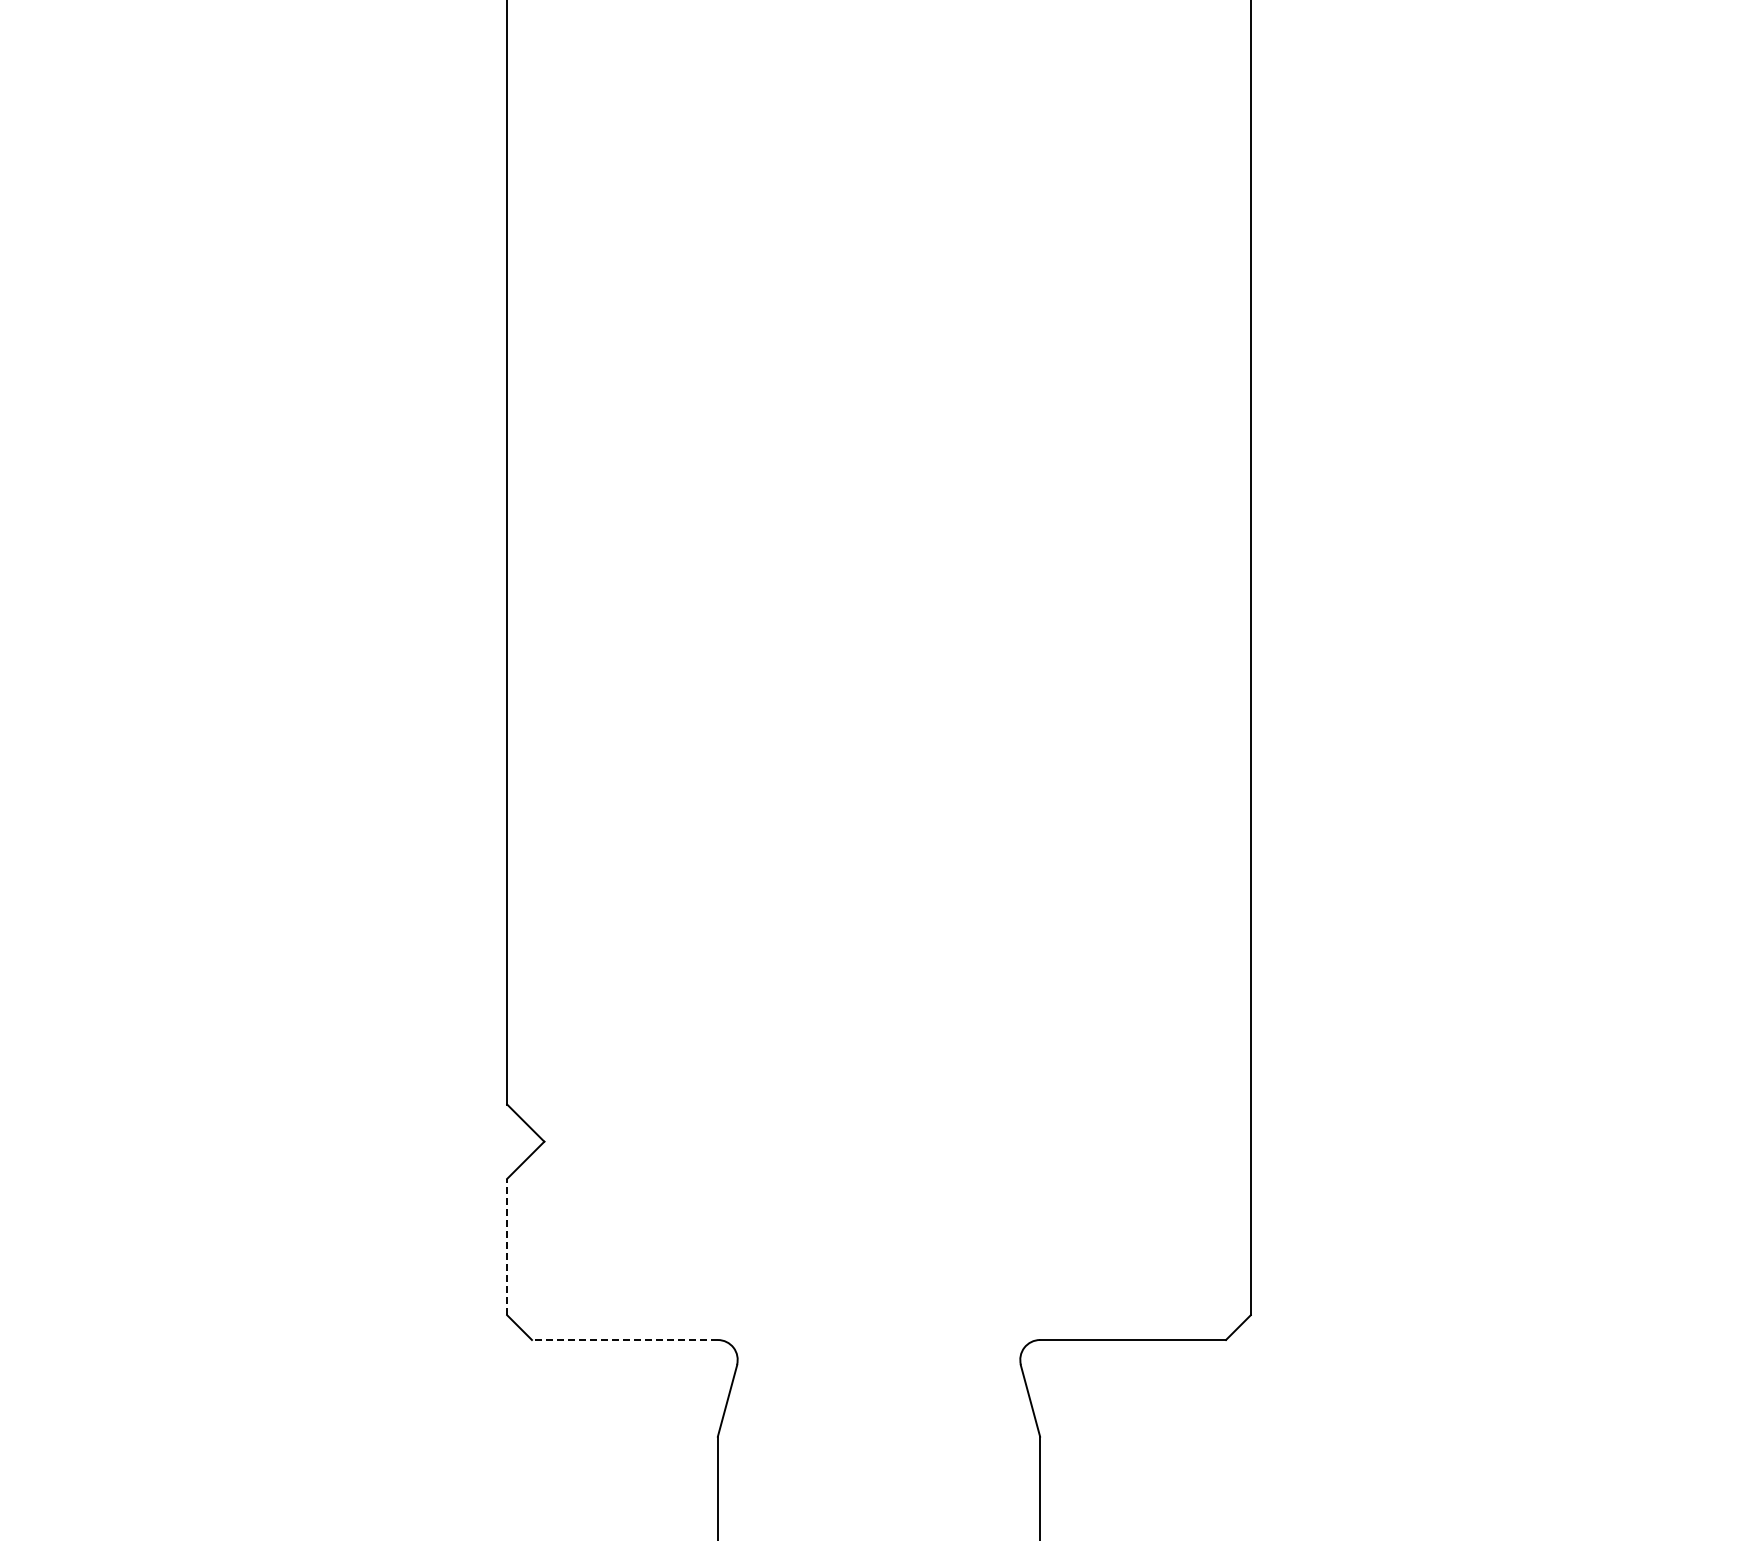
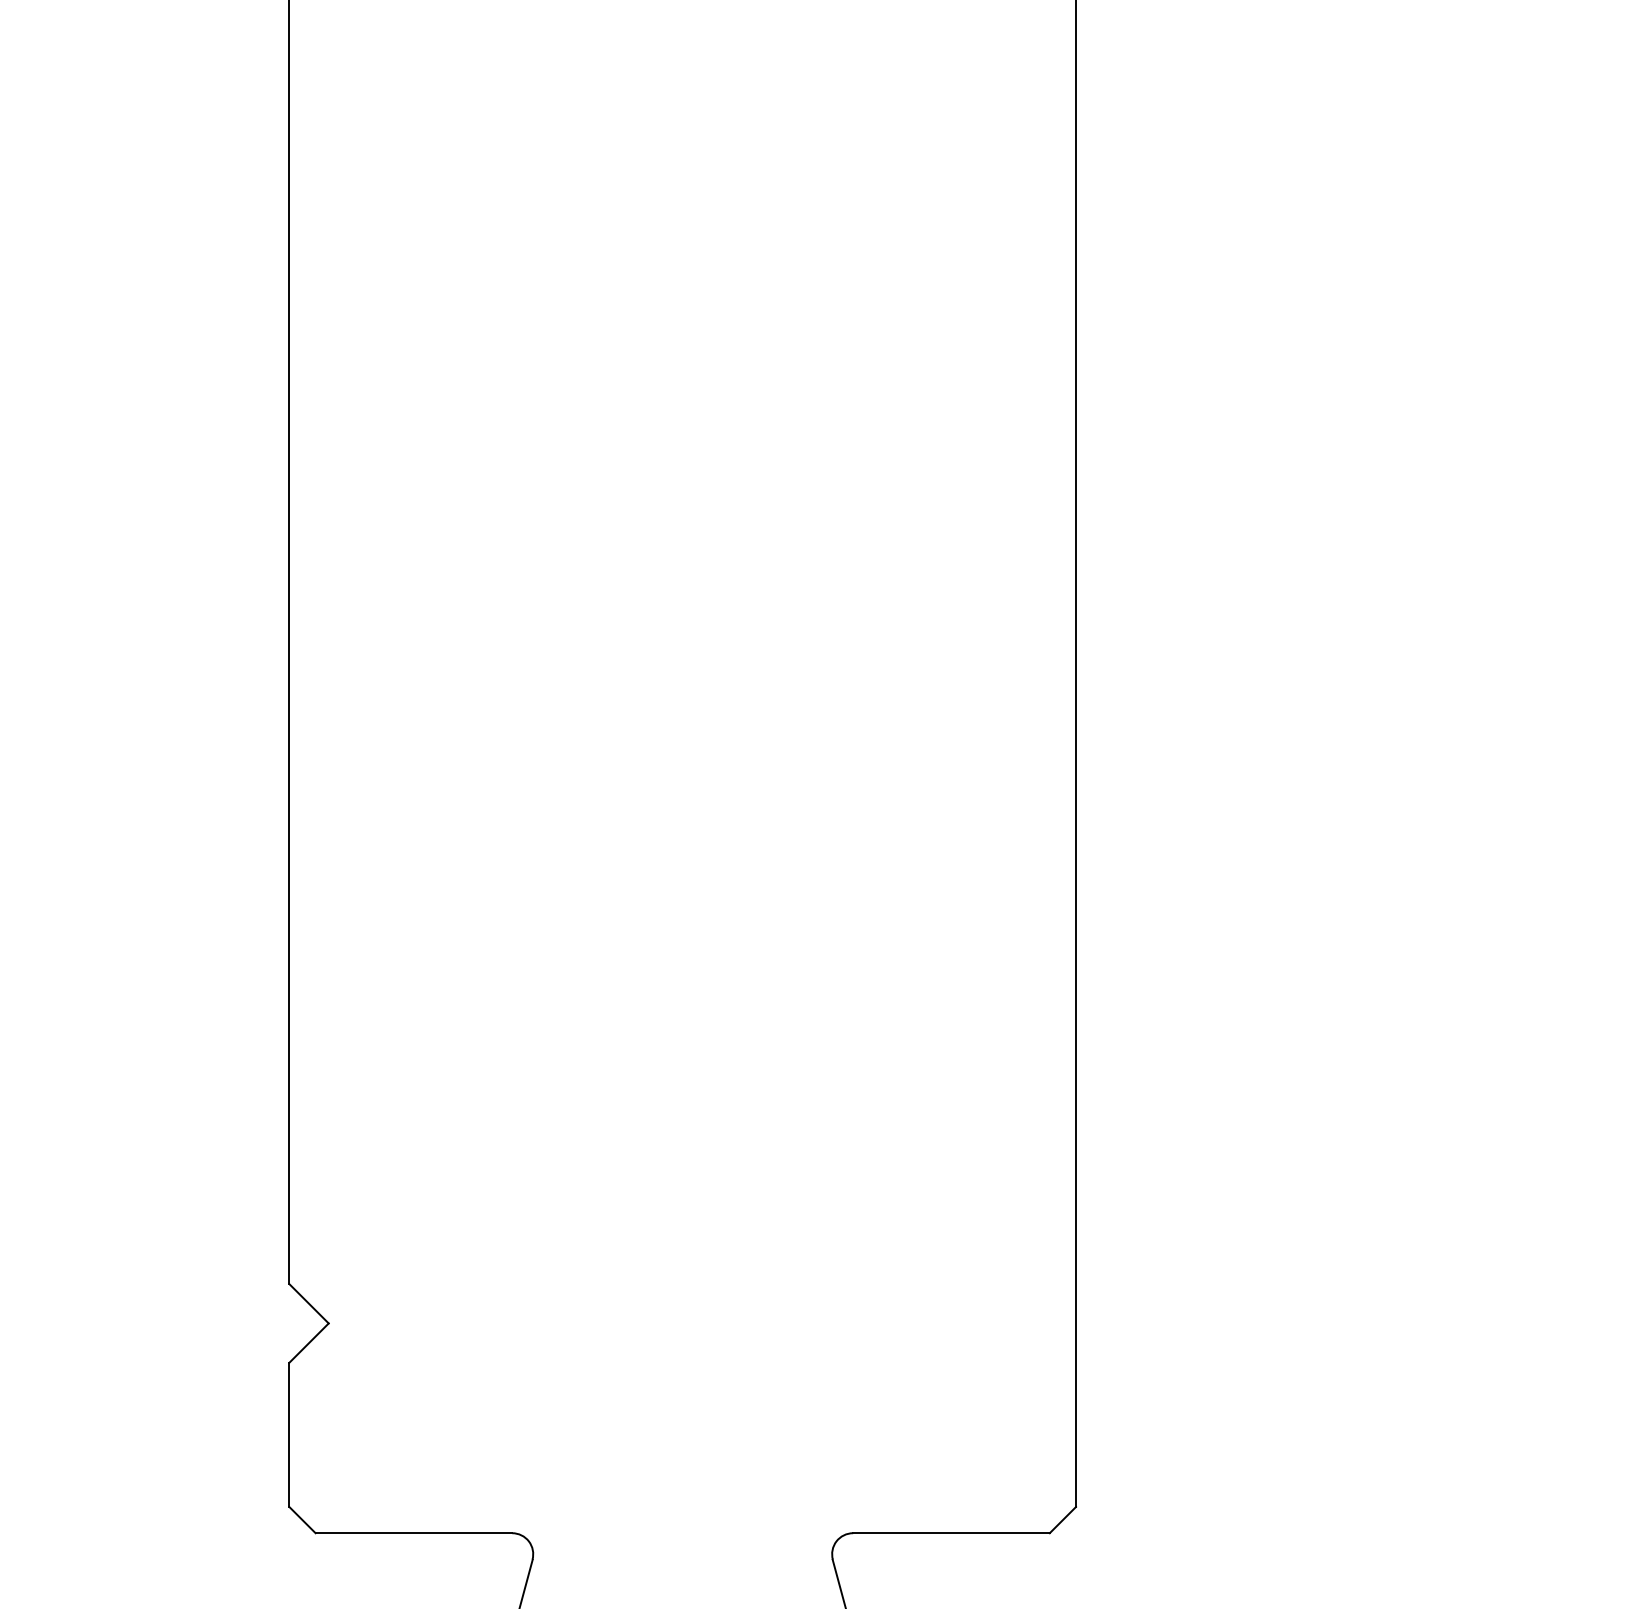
line: (507, 1246) -> (289, 1434), dashed -> solid
line: (624, 1340) -> (413, 1533), dashed -> solid

